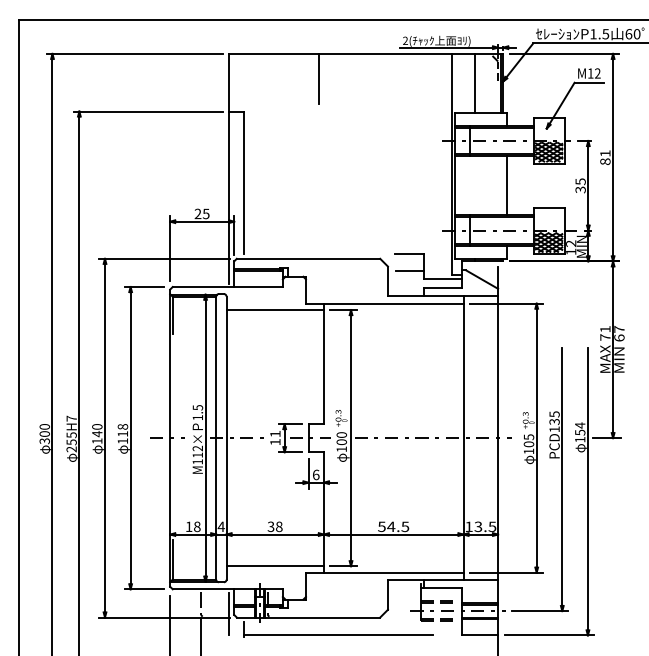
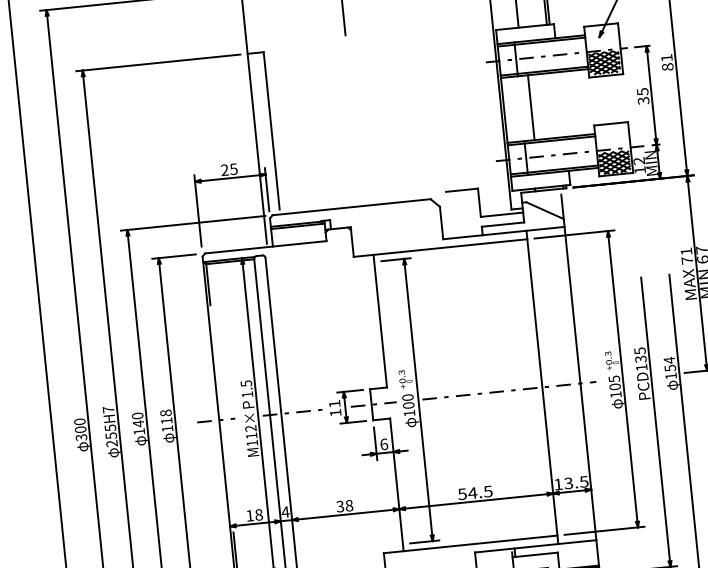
line: (507, 185) -> (531, 107), moved
line: (409, 270) -> (464, 208), removed
line: (274, 310) -> (319, 267), removed
line: (274, 566) -> (348, 549), removed

